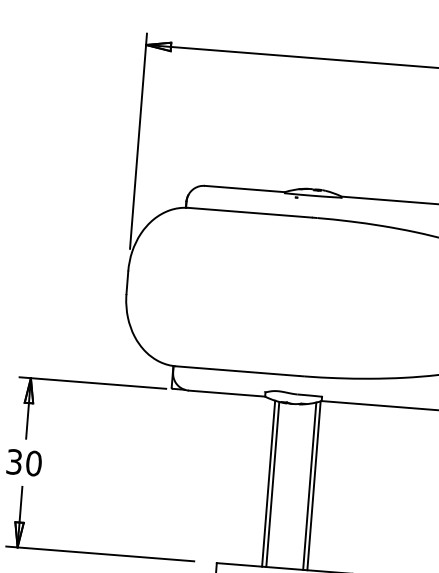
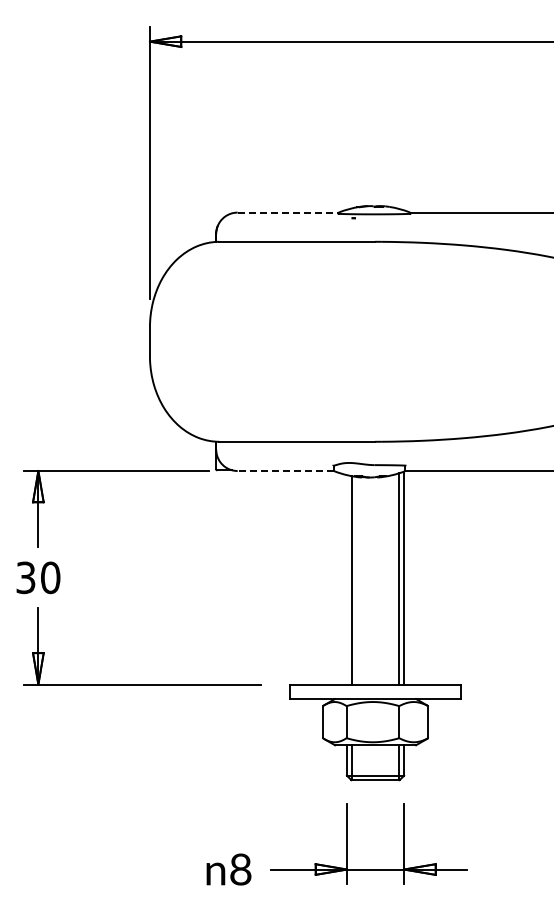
line: (245, 188) -> (288, 212), solid -> dashed
line: (226, 393) -> (285, 471), solid -> dashed
line: (268, 483) -> (346, 579), removed

